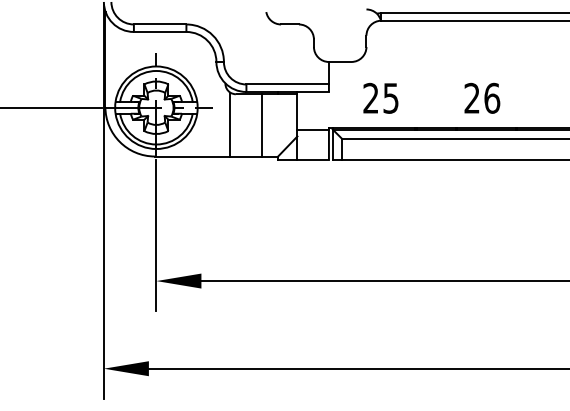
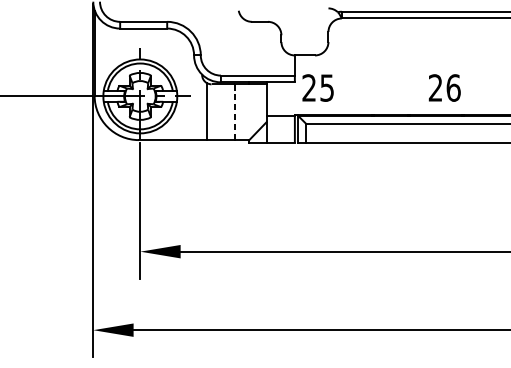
text: (380, 97) -> (317, 87), moved
text: (482, 97) -> (444, 87), moved
line: (262, 125) -> (235, 112), solid -> dashed

